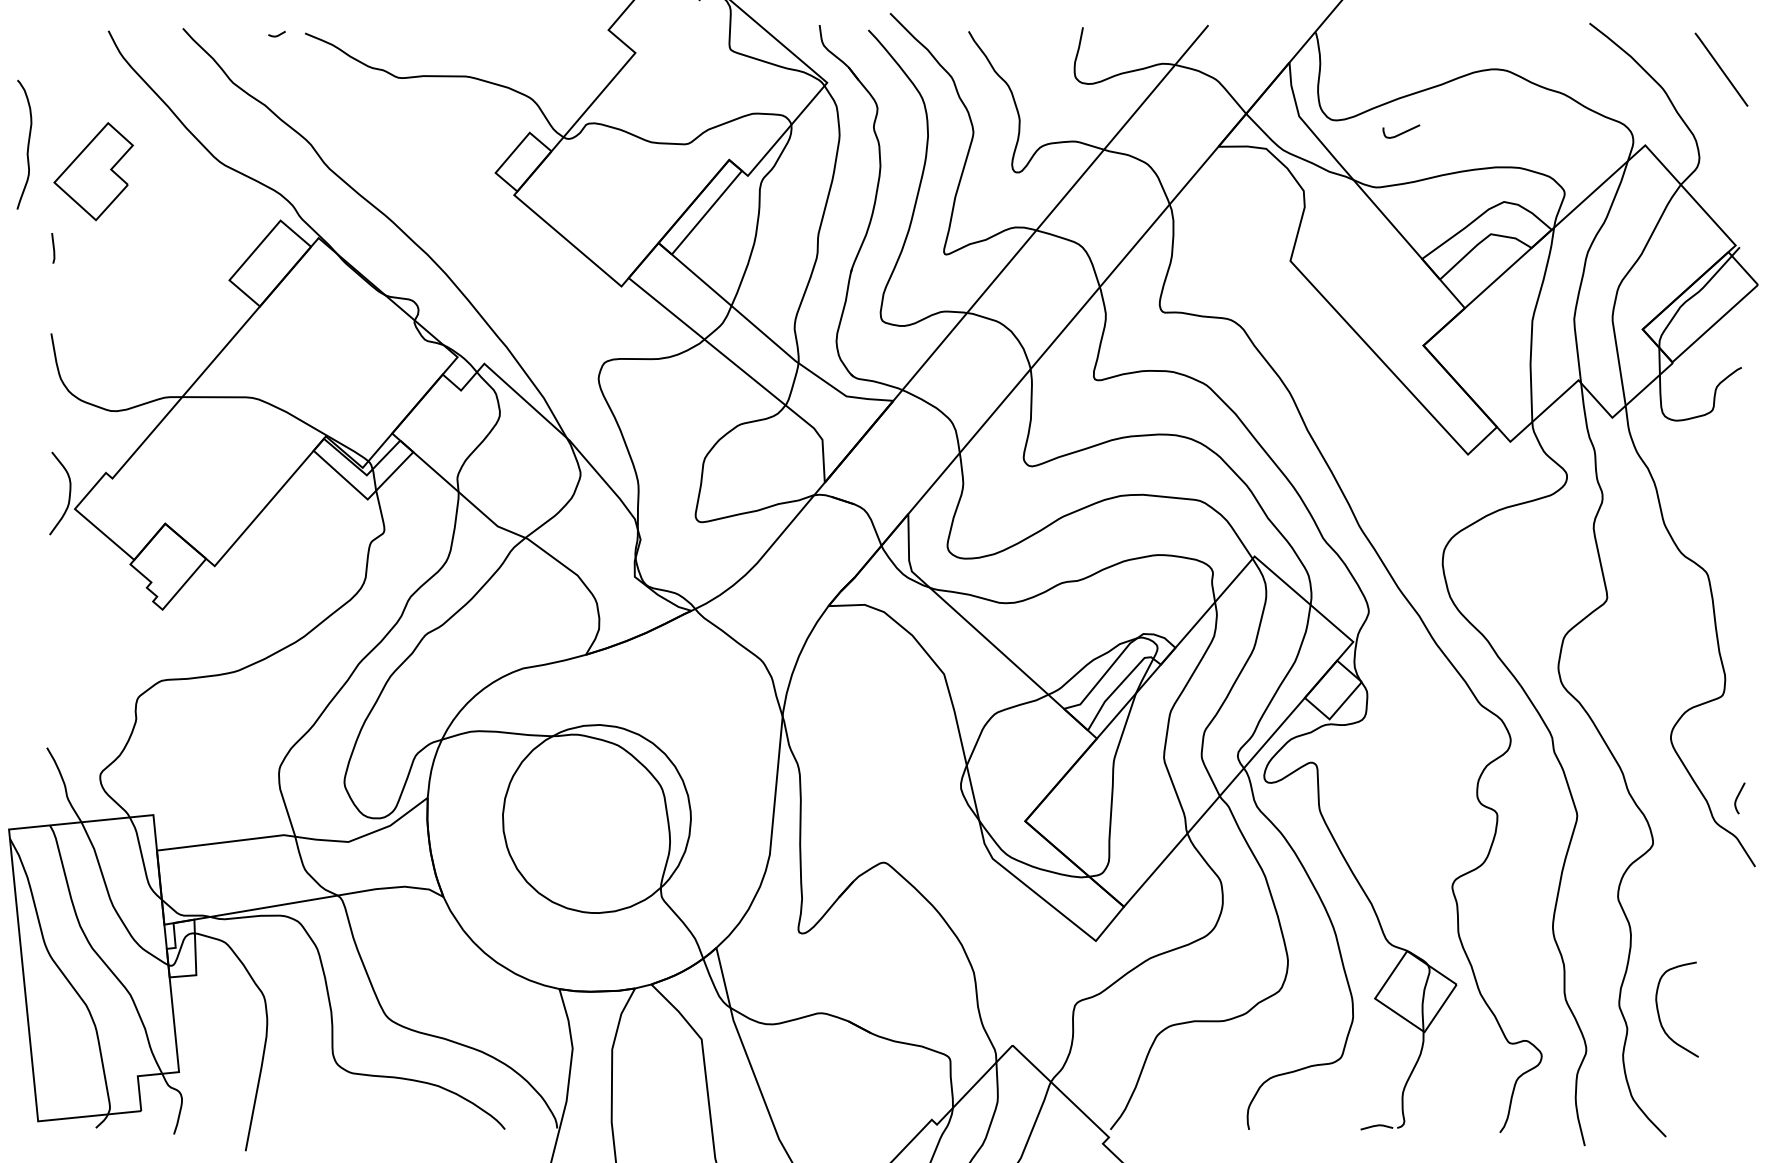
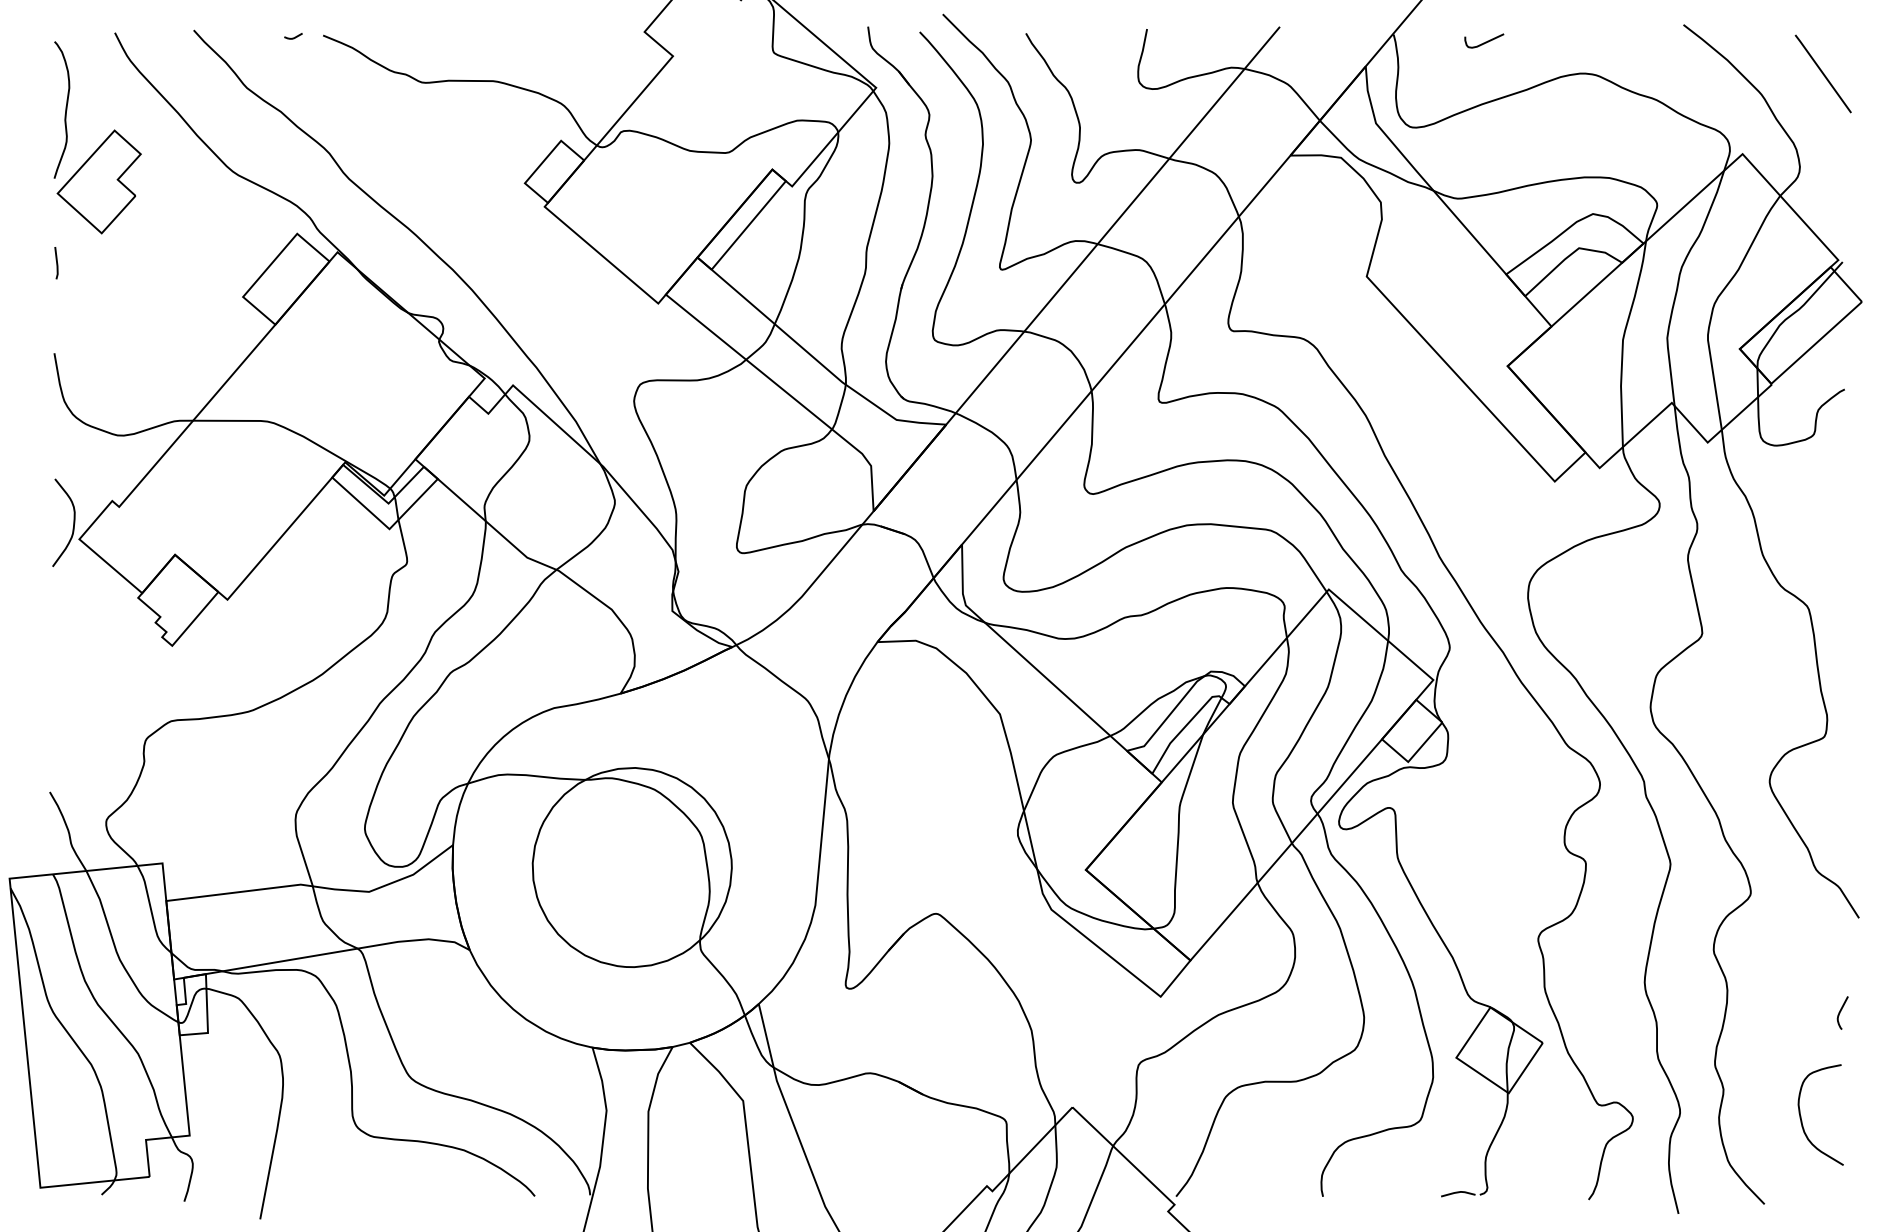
curve: (1401, 132) -> (1484, 41), moved
curve: (27, 144) -> (65, 109), moved
curve: (1738, 797) -> (1841, 1012), moved
curve: (1659, 1012) -> (1802, 1118), moved

